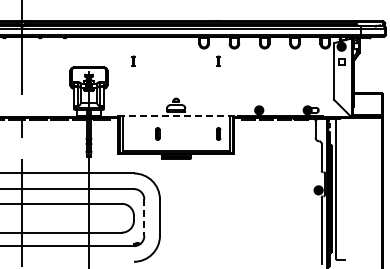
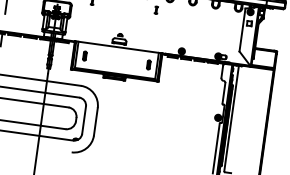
line: (176, 116) -> (118, 47), dashed -> solid
part: (157, 133) -> (84, 55), moved
line: (144, 218) -> (84, 120), dashed -> solid

